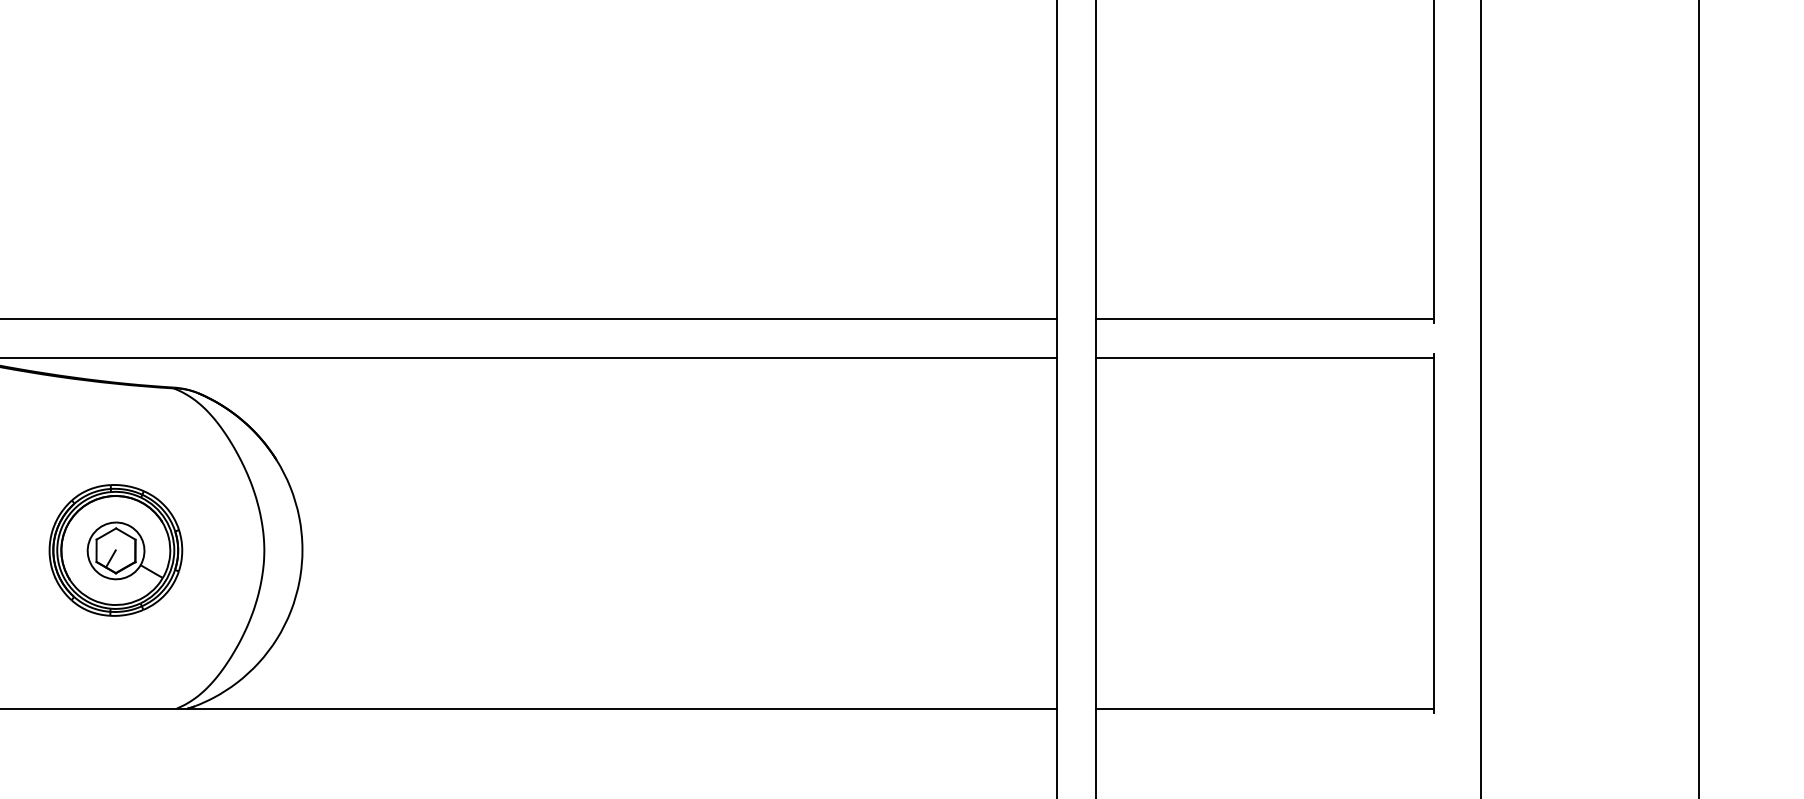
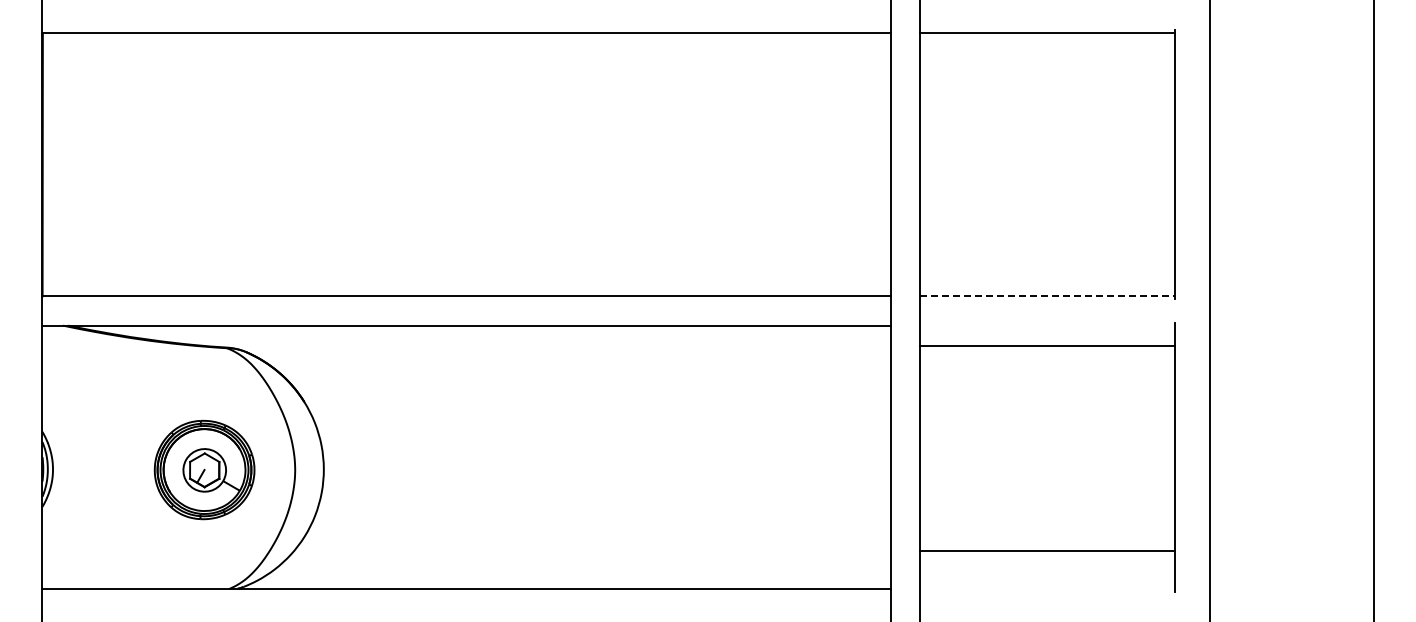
line: (1265, 319) -> (1047, 296), solid -> dashed
line: (1265, 358) -> (1047, 345), moved
part: (115, 549) -> (204, 469), moved
line: (1265, 708) -> (1047, 550), moved

